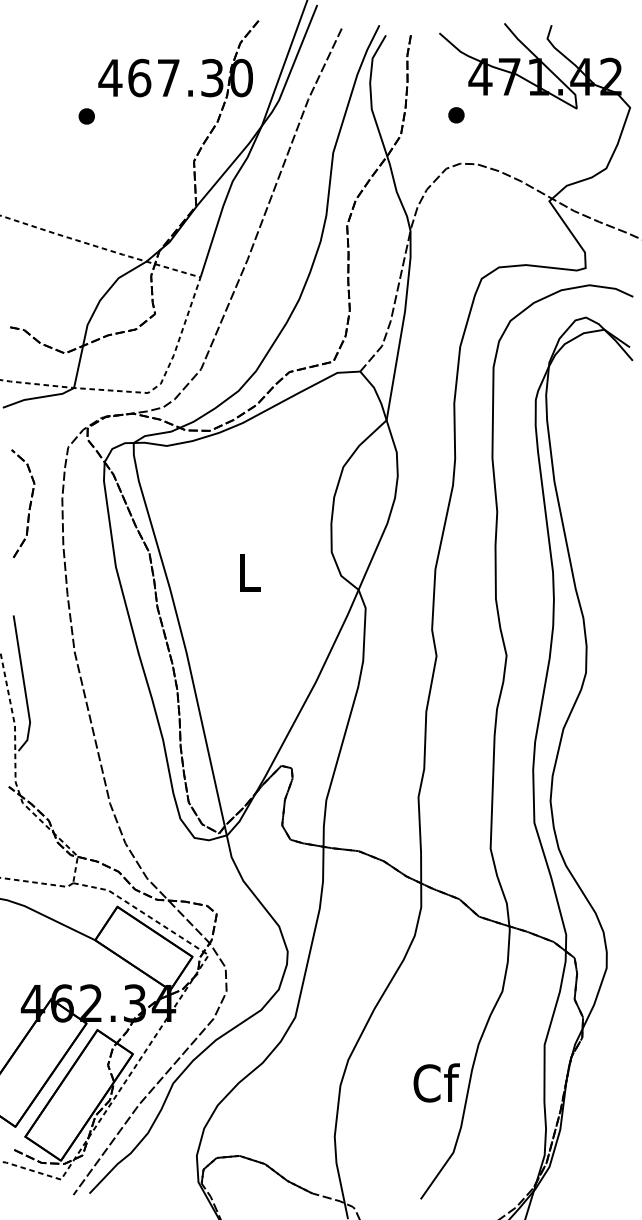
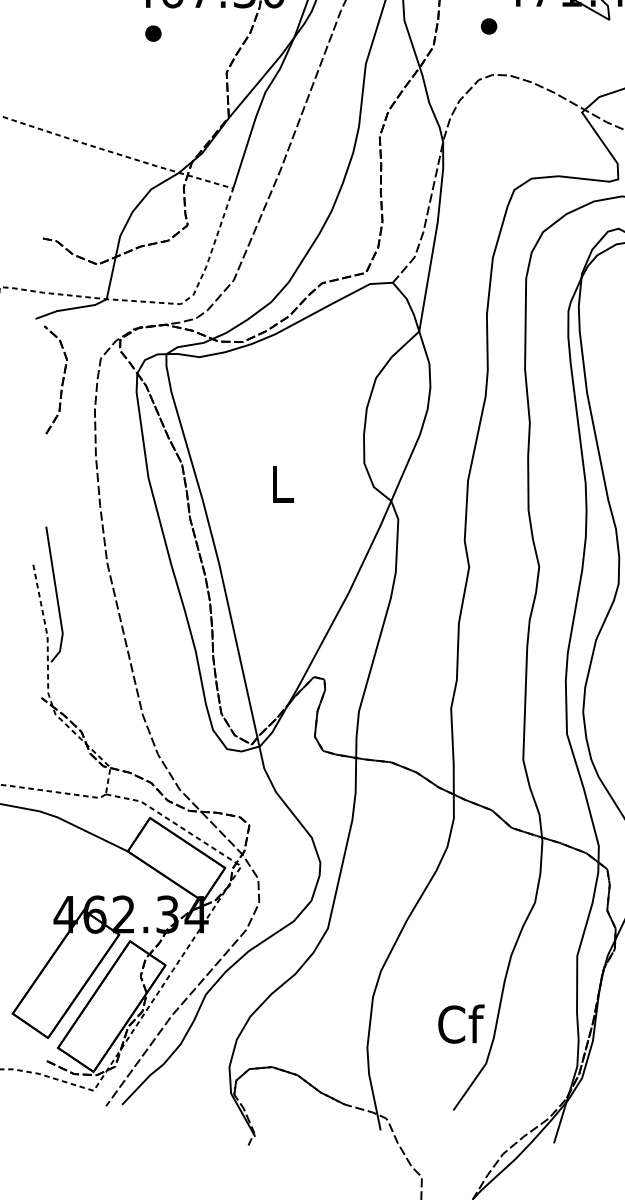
part: (86, 116) -> (153, 33), moved
part: (23, 503) -> (56, 379), moved
text: (436, 1082) -> (461, 1023), moved

